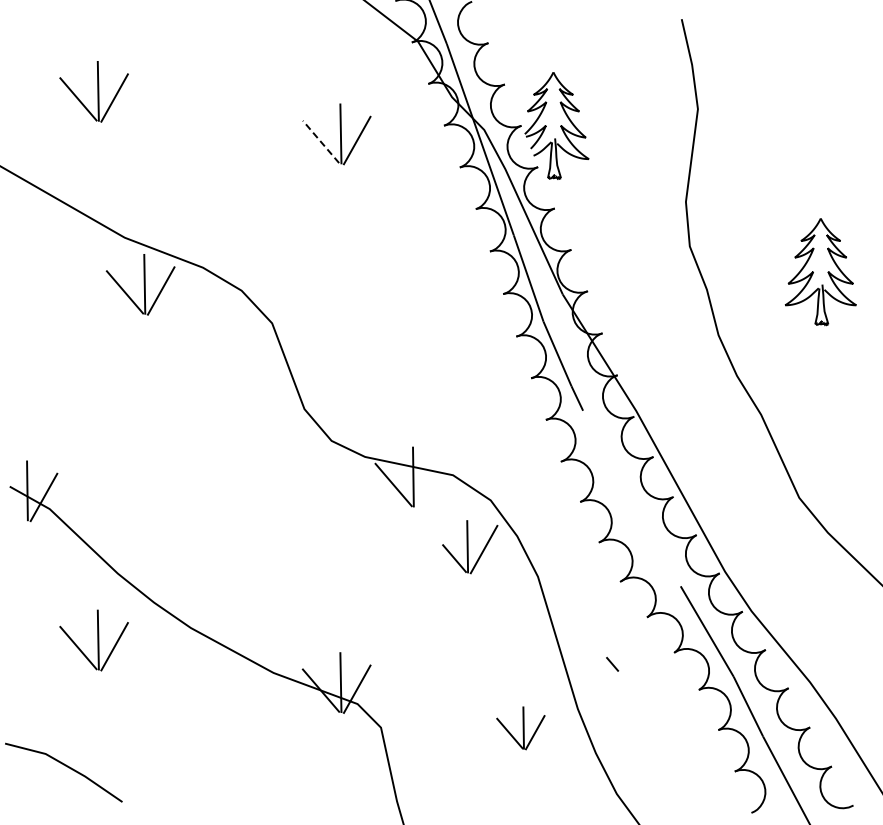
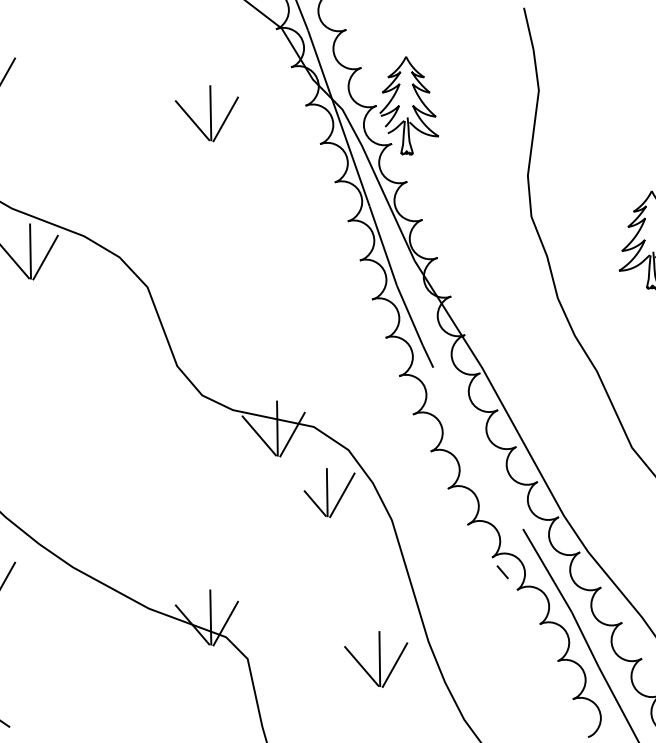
line: (321, 141) -> (192, 120), dashed -> solid
line: (429, 483) -> (292, 434), added
line: (612, 664) -> (502, 572), moved
part: (520, 728) -> (375, 659), size x1.43

